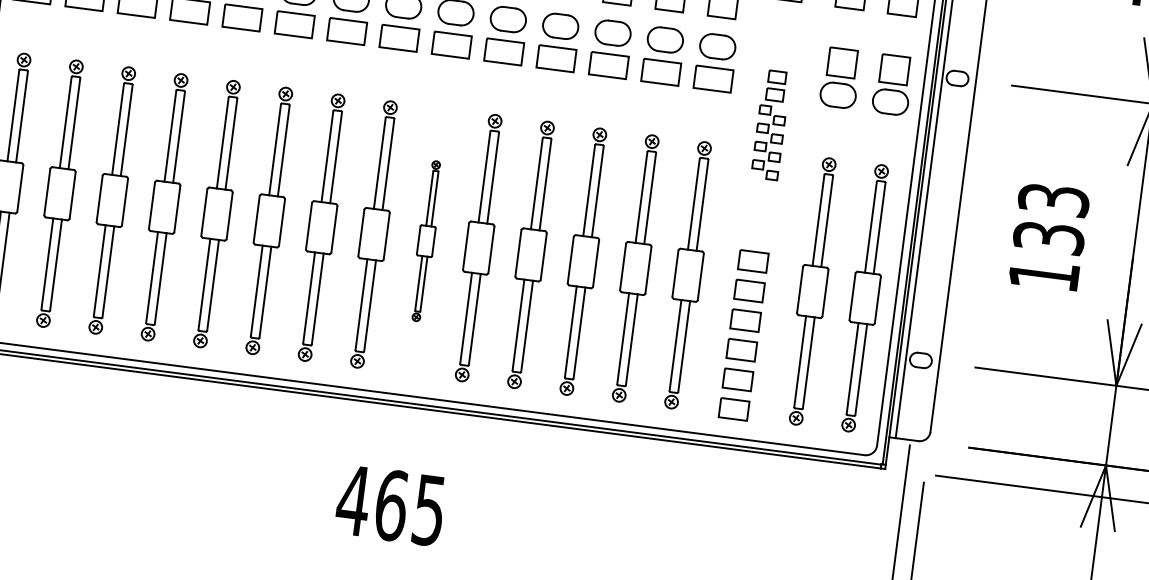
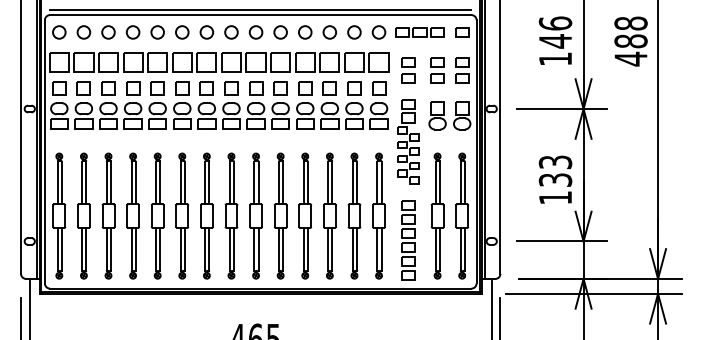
part: (771, 124) -> (408, 141), size x1.67
text: (1049, 236) -> (555, 179), moved
part: (425, 239) -> (255, 215), size x1.67

